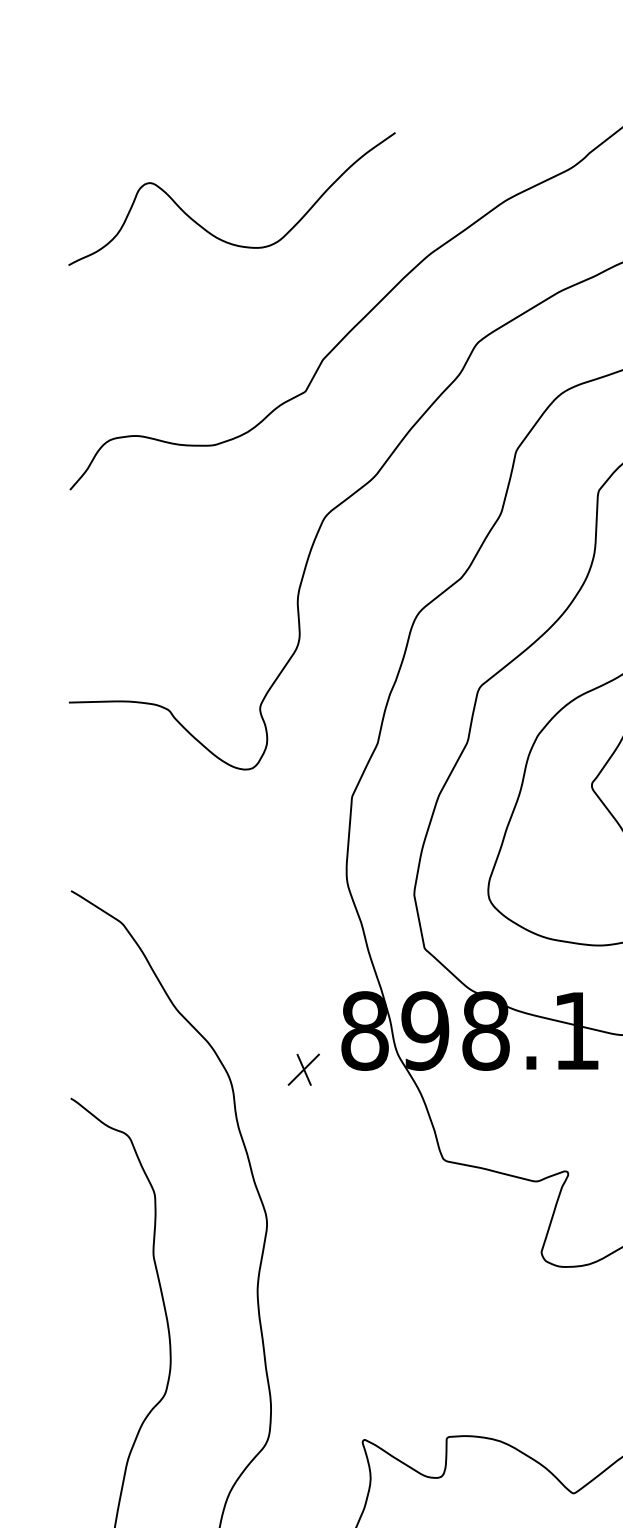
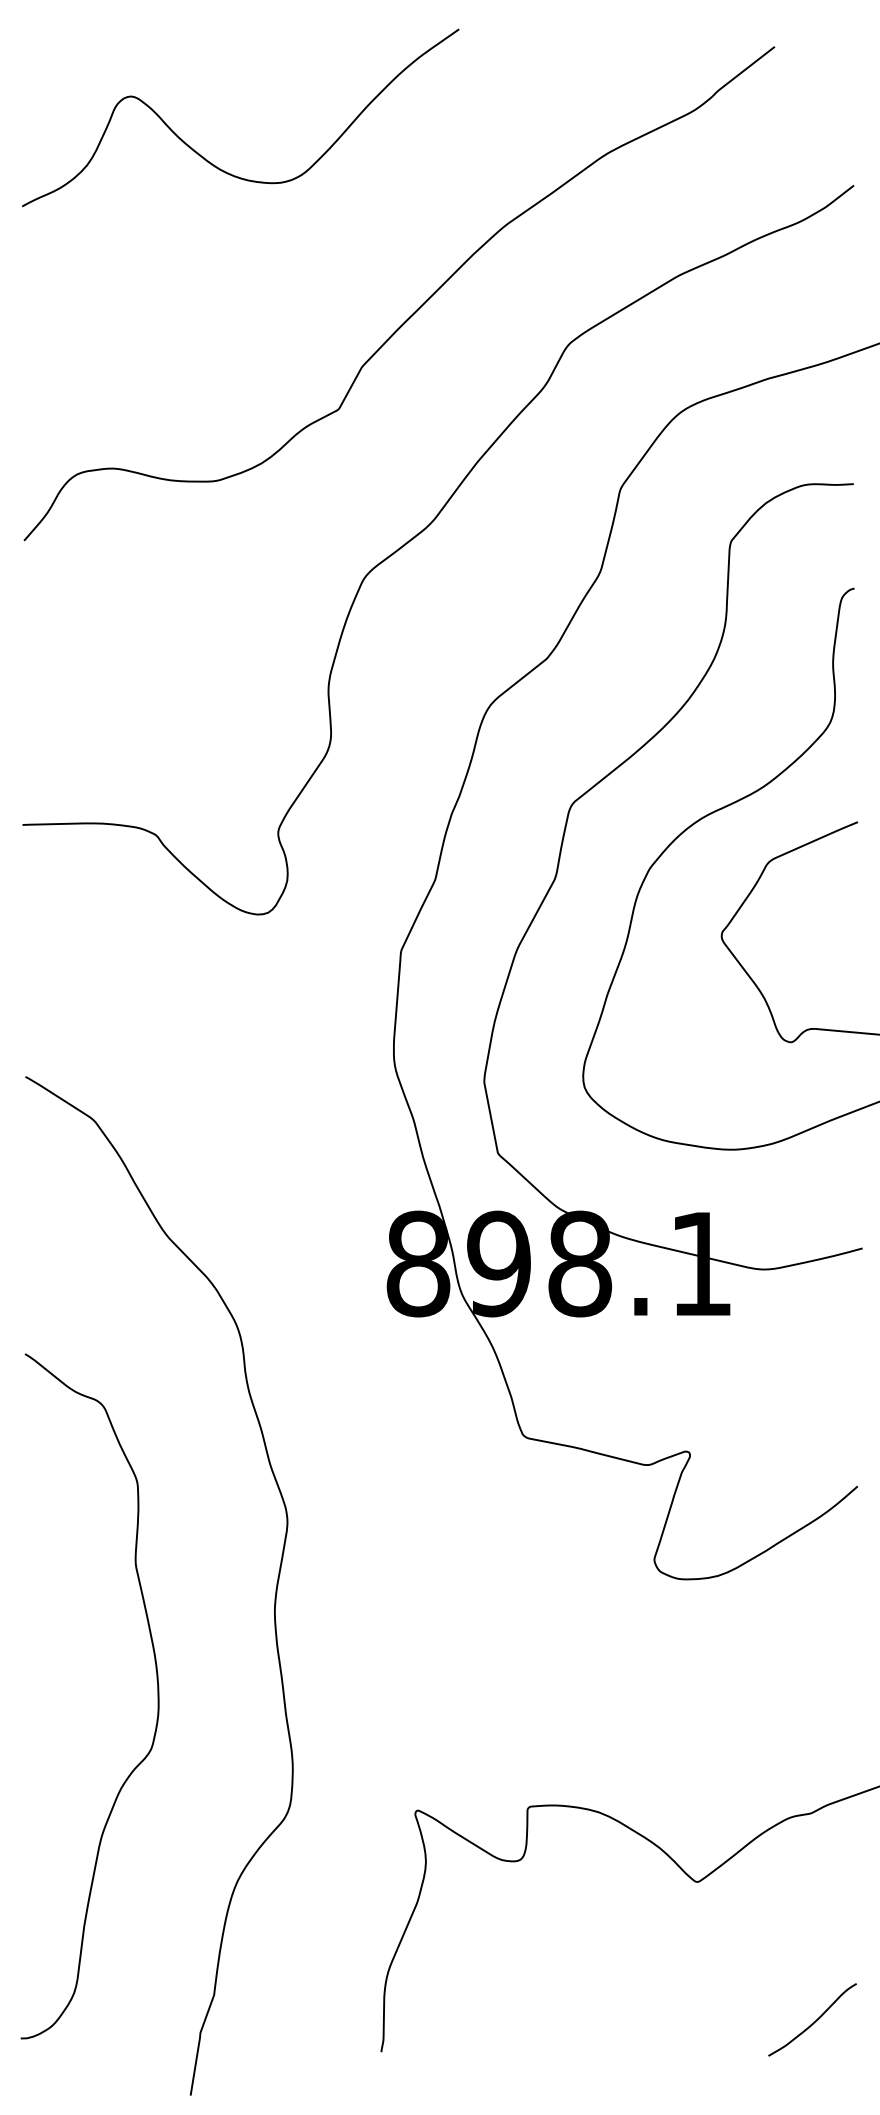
curve: (210, 232) -> (211, 162), moved
part: (303, 1069) -> (336, 1315), removed

